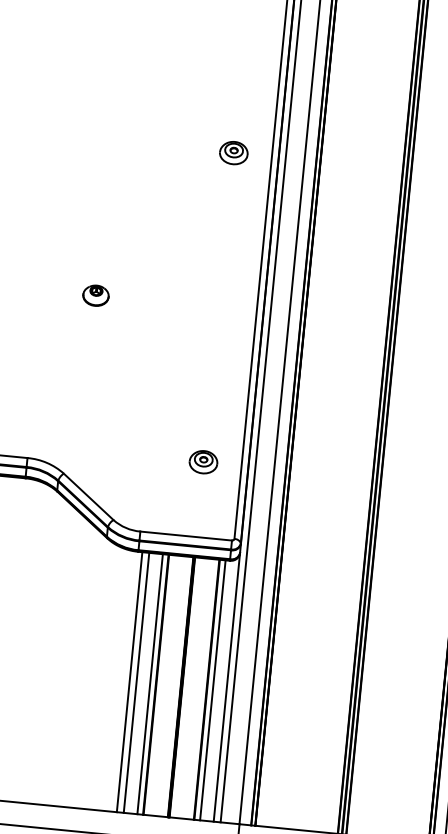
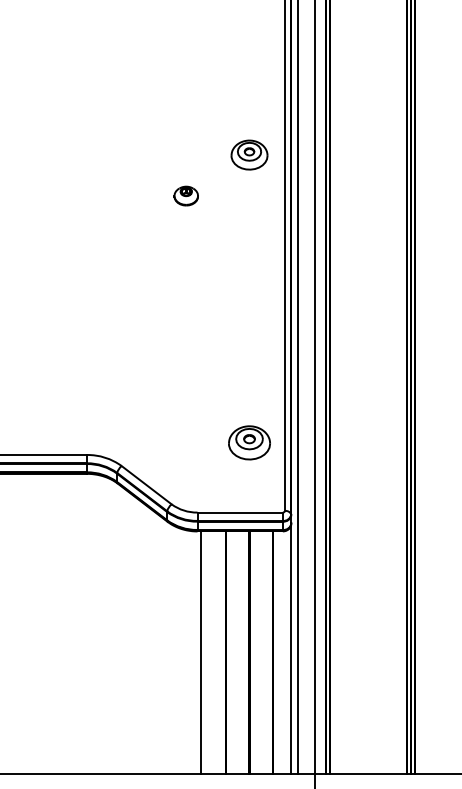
part: (233, 152) -> (249, 154), size x1.4
part: (95, 295) -> (185, 195), moved
part: (203, 461) -> (249, 442), size x1.6
line: (136, 682) -> (207, 652), removed
line: (150, 684) -> (220, 652), removed
line: (212, 690) -> (278, 652), removed

